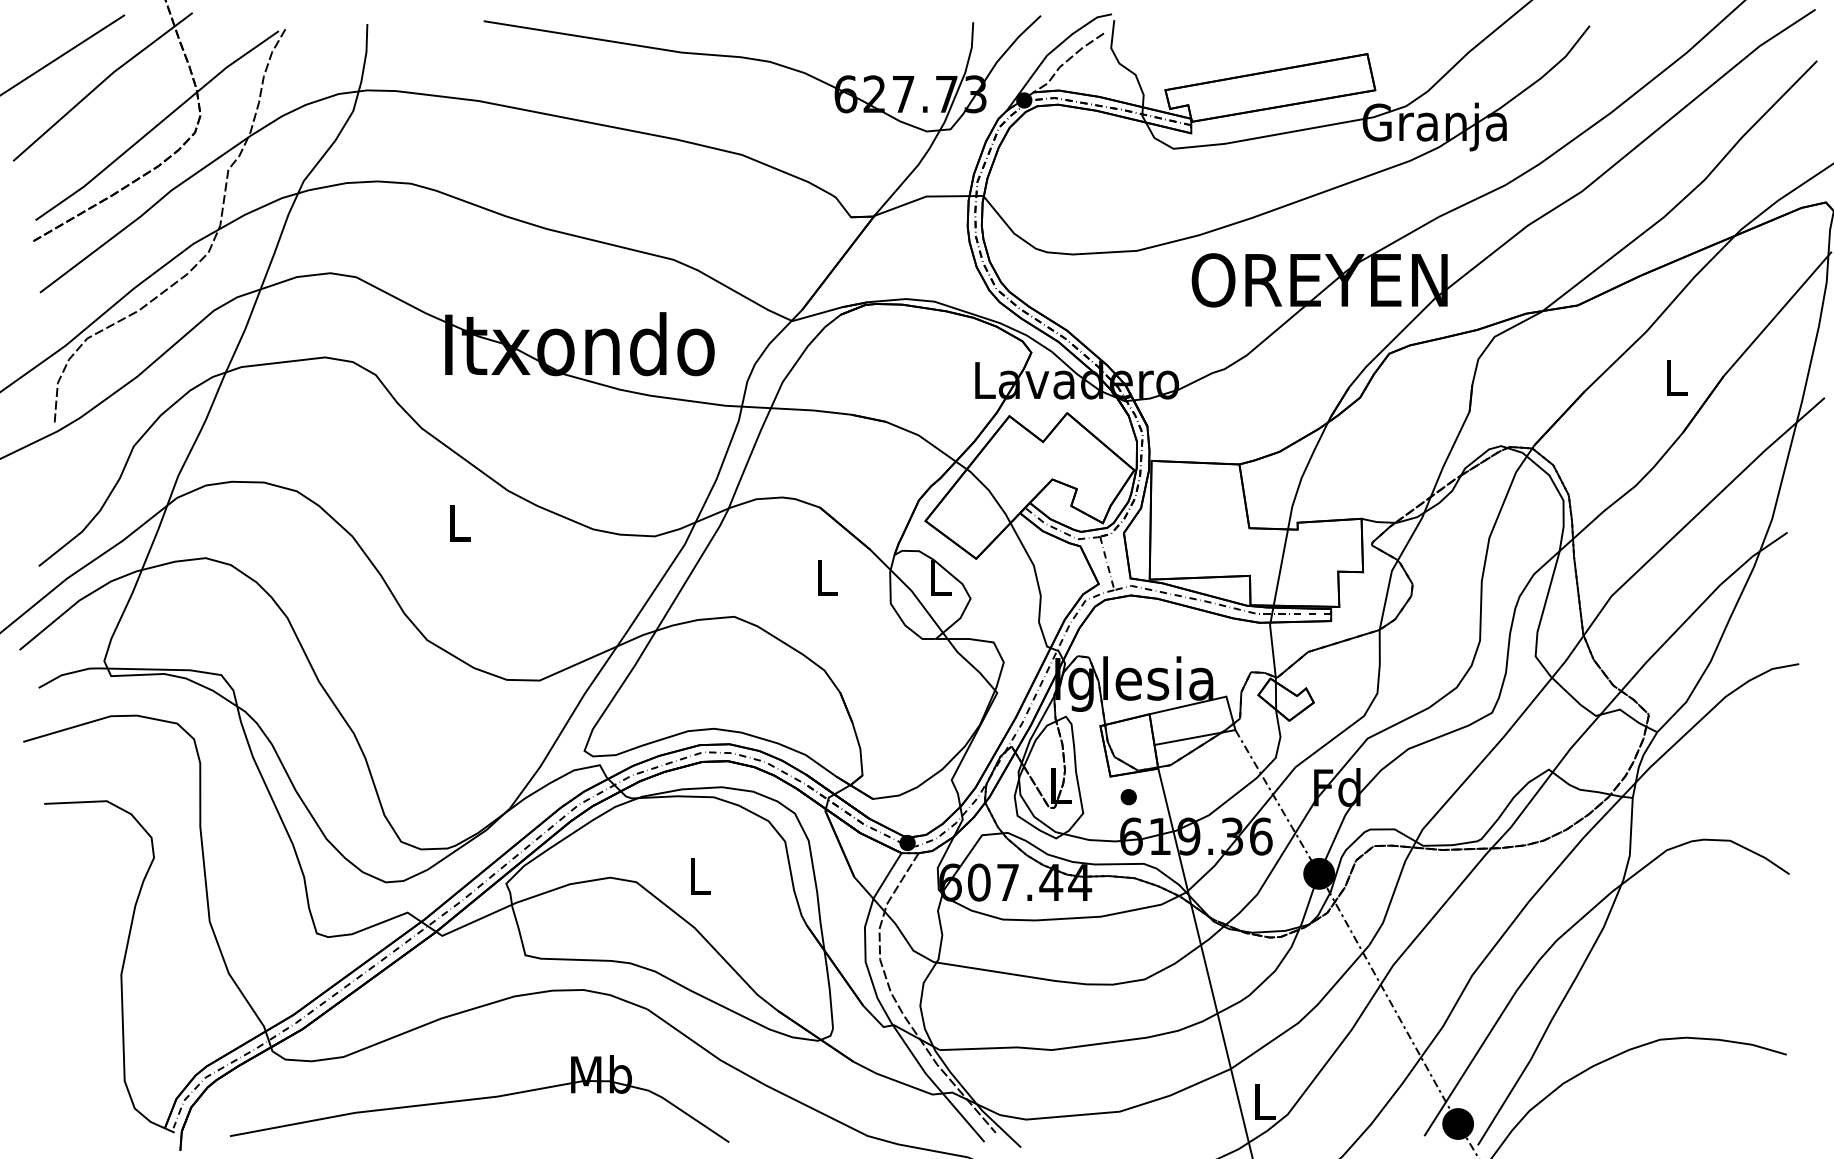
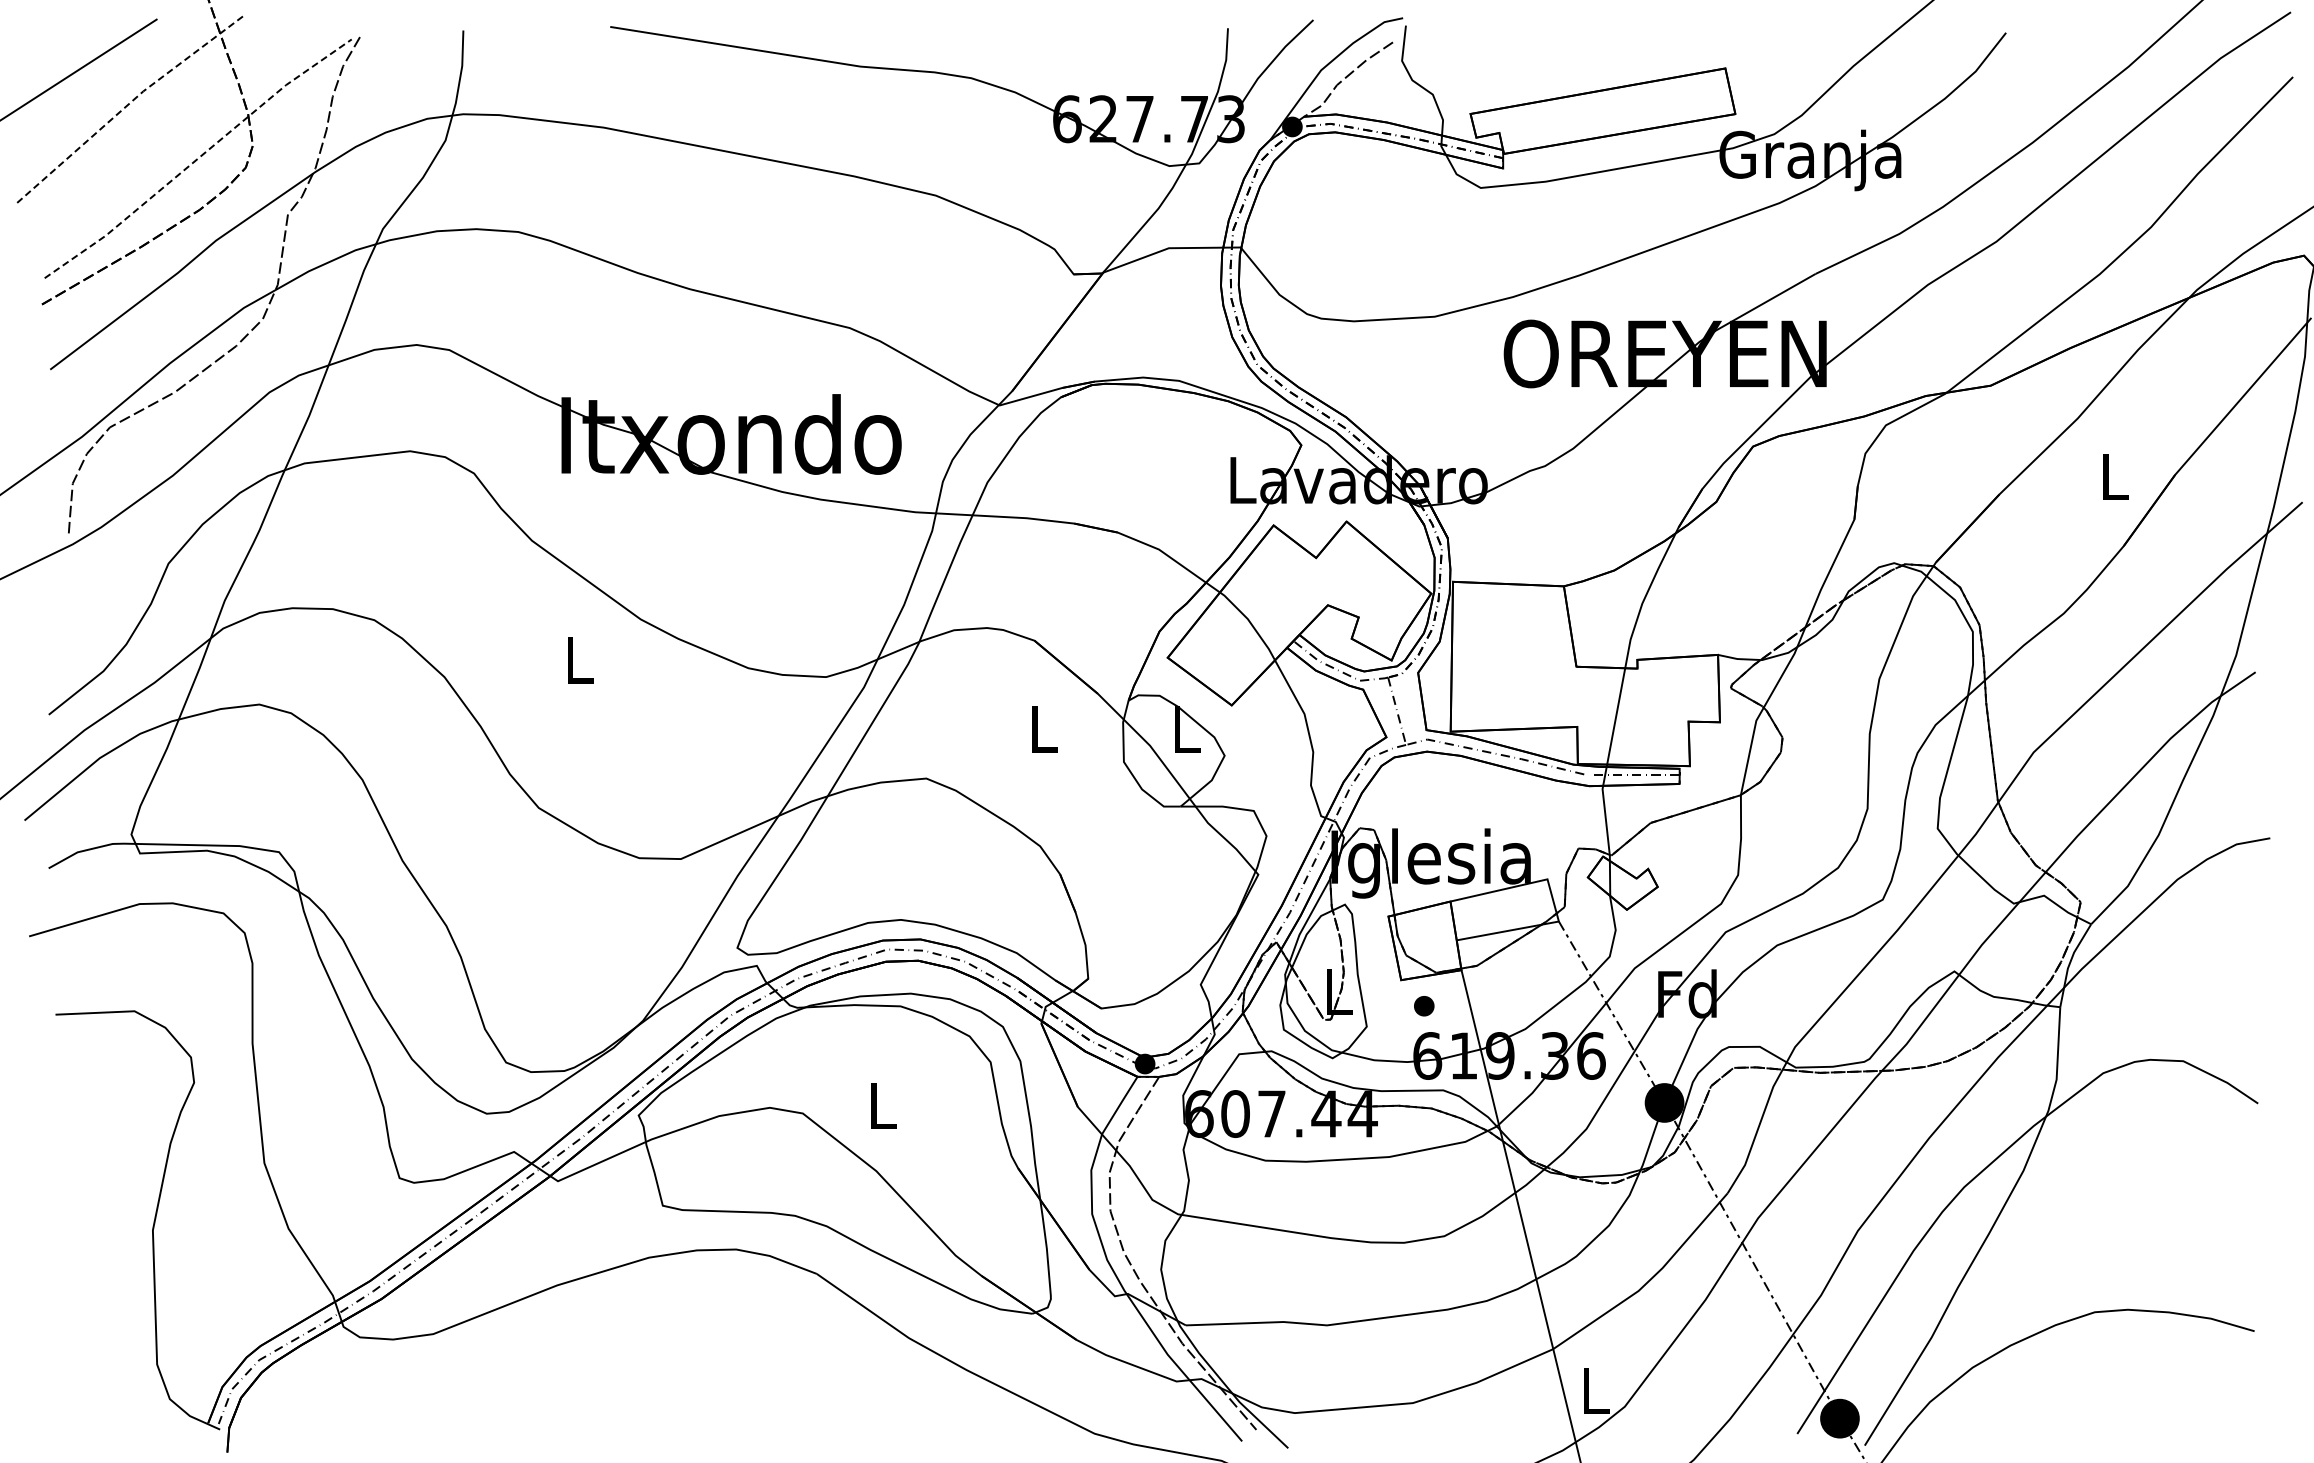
line: (100, 83) -> (126, 105), solid -> dashed
line: (157, 125) -> (198, 158), solid -> dashed
part: (479, 1098) -> (605, 1386), removed

